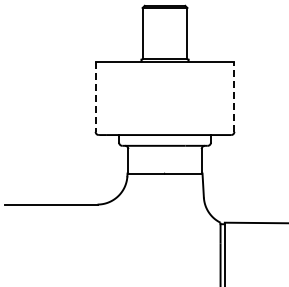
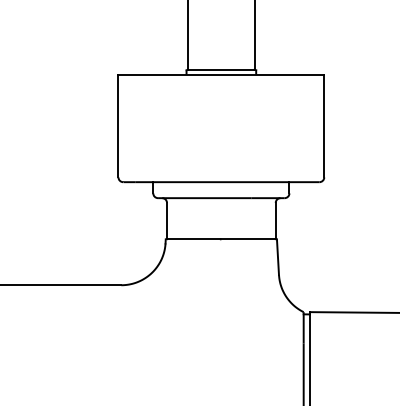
line: (95, 97) -> (118, 126), dashed -> solid
line: (234, 97) -> (324, 126), dashed -> solid

